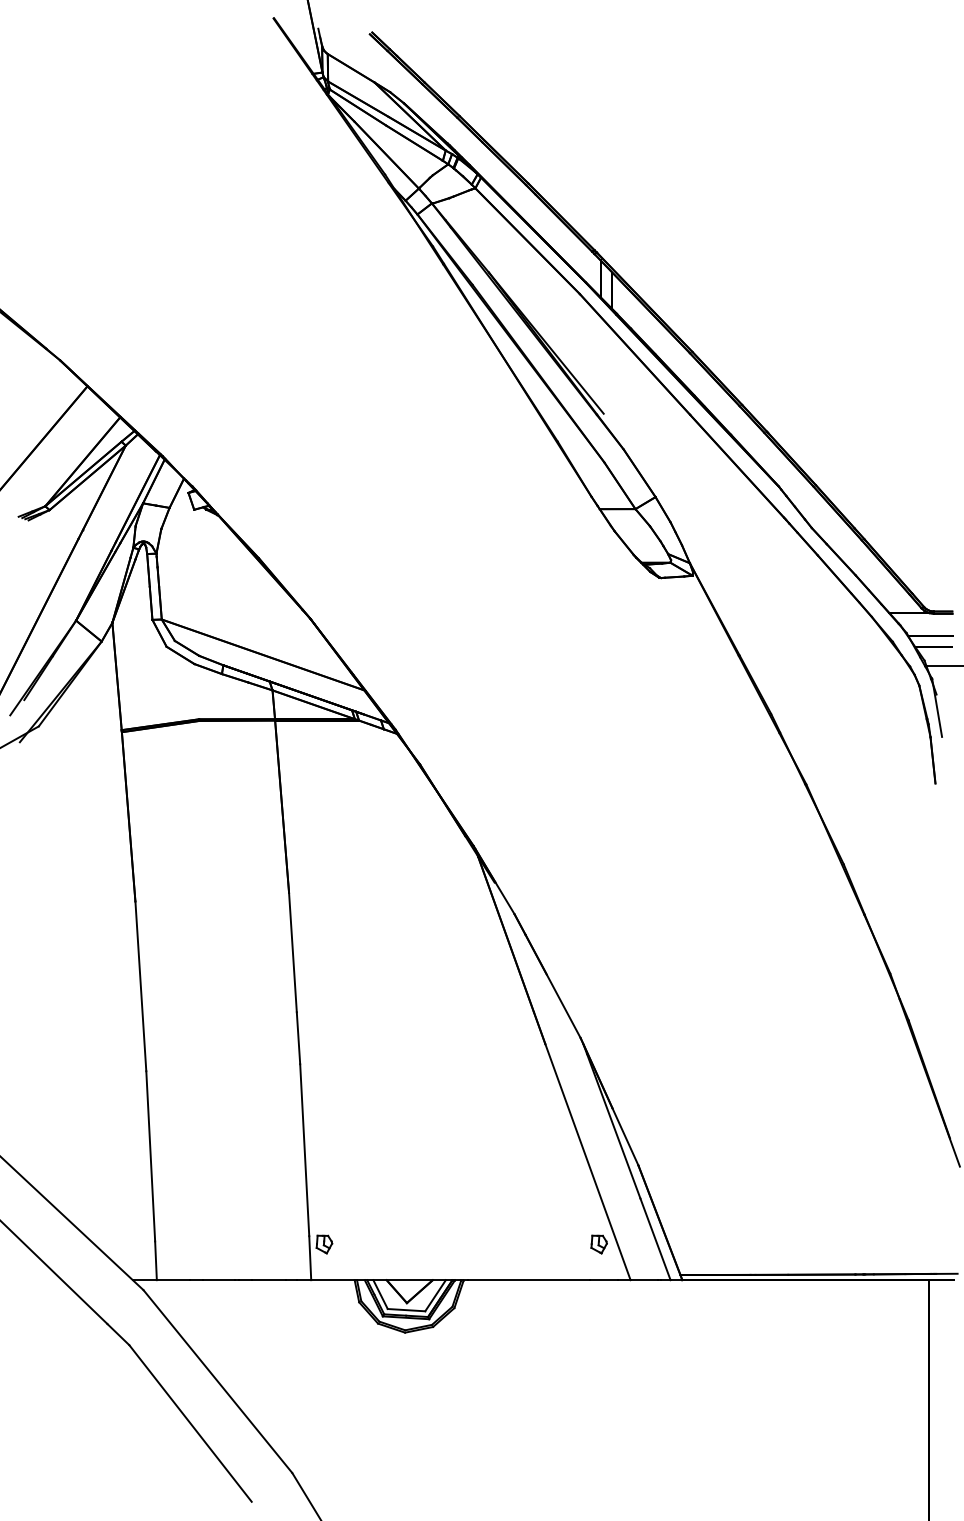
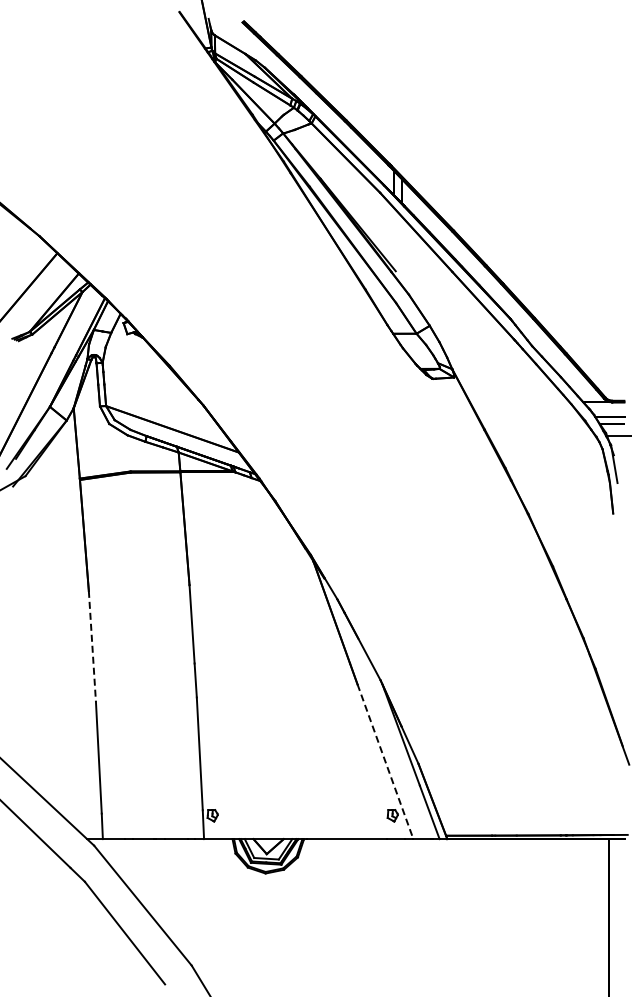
line: (141, 986) -> (92, 646), solid -> dashed
line: (588, 1163) -> (385, 762), solid -> dashed

